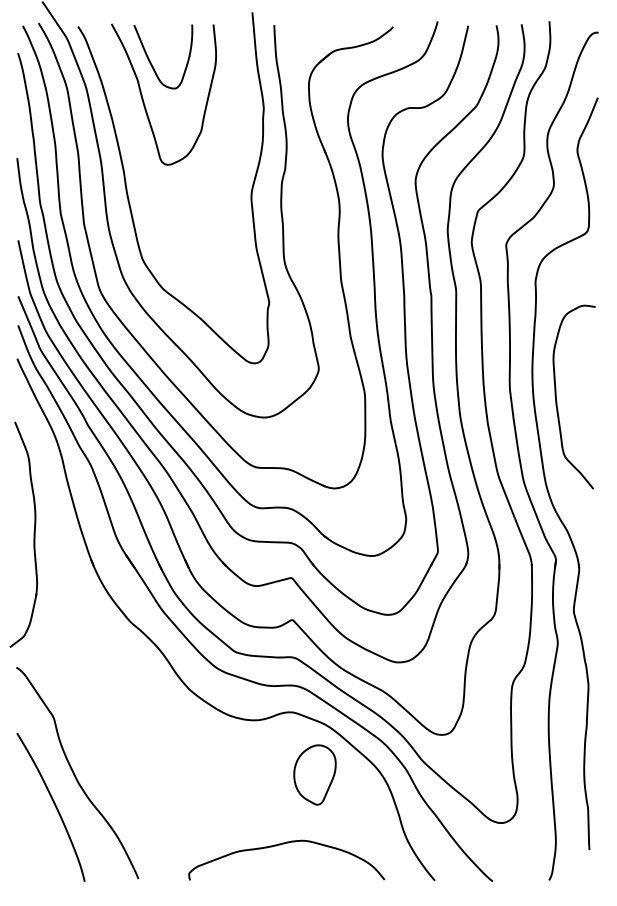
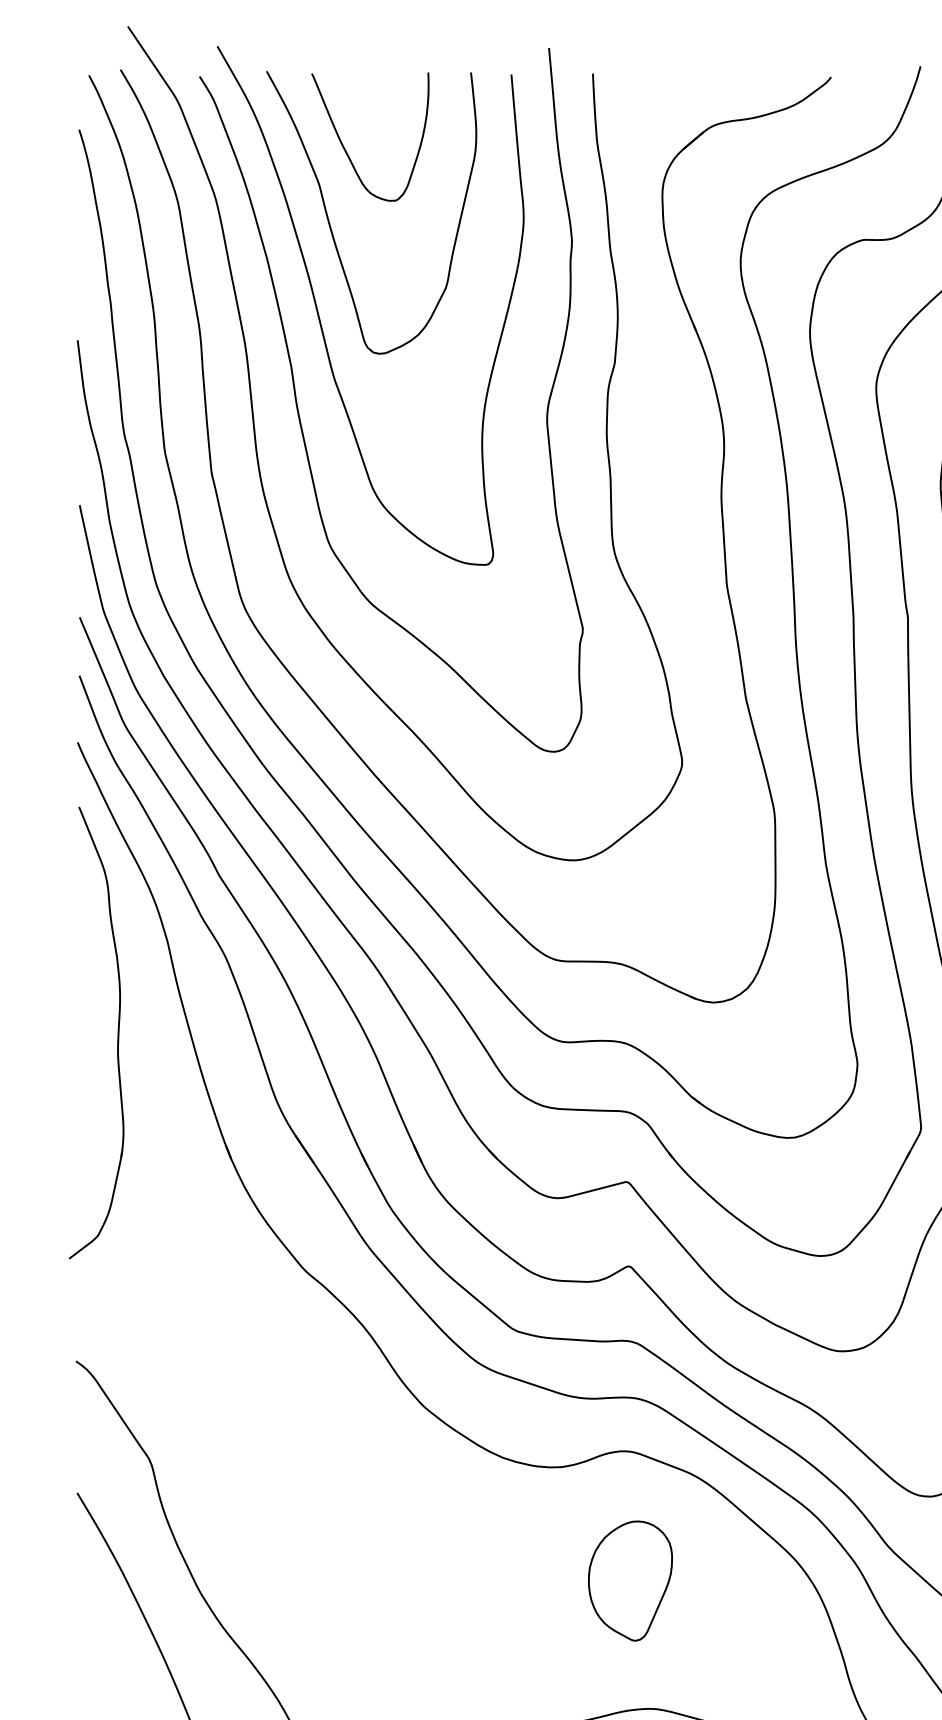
curve: (138, 145) -> (320, 315), added
part: (33, 534) -> (116, 1032), moved
part: (314, 774) -> (629, 1579), moved

